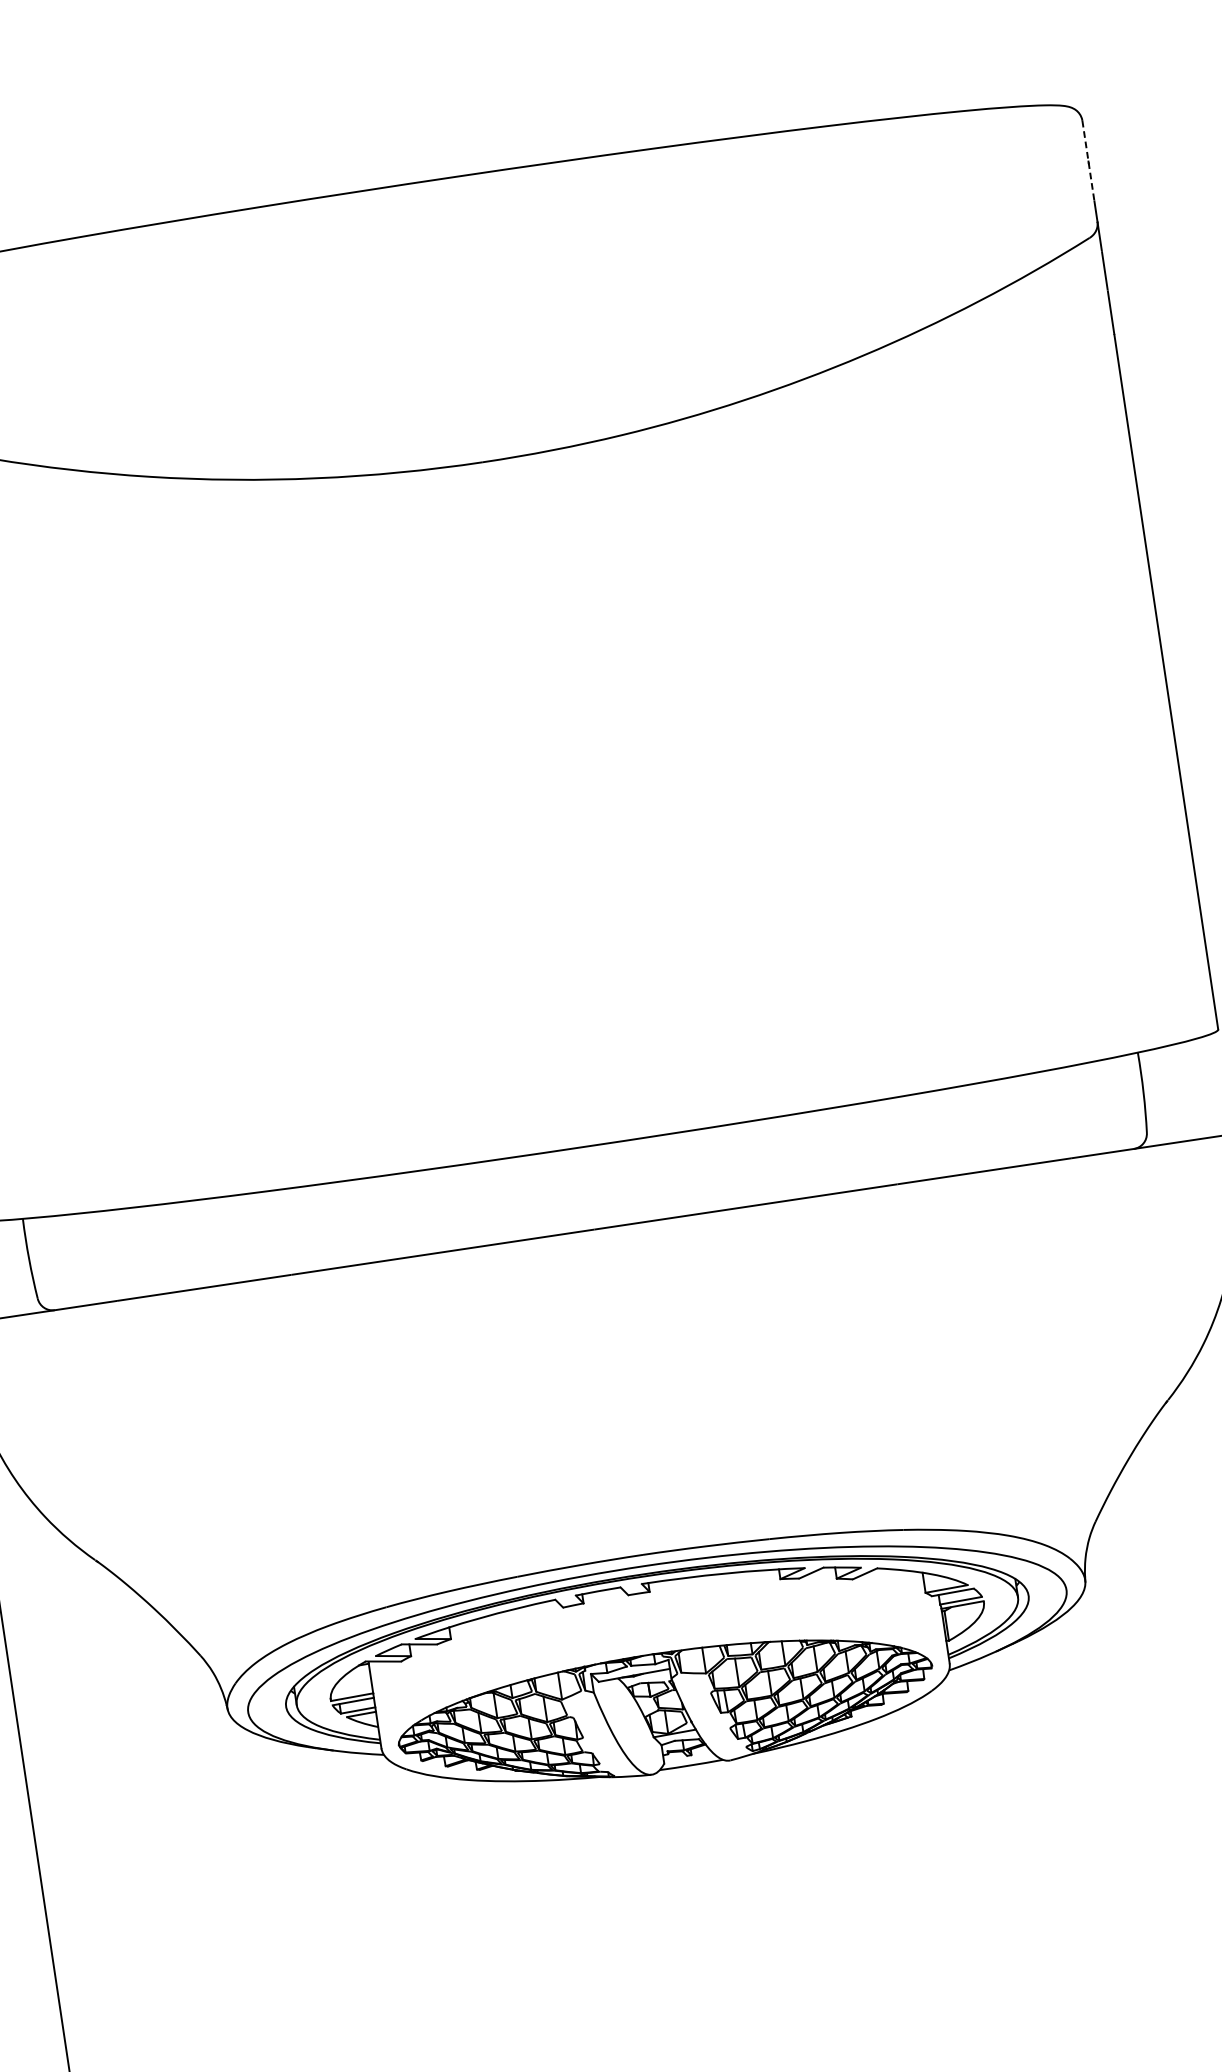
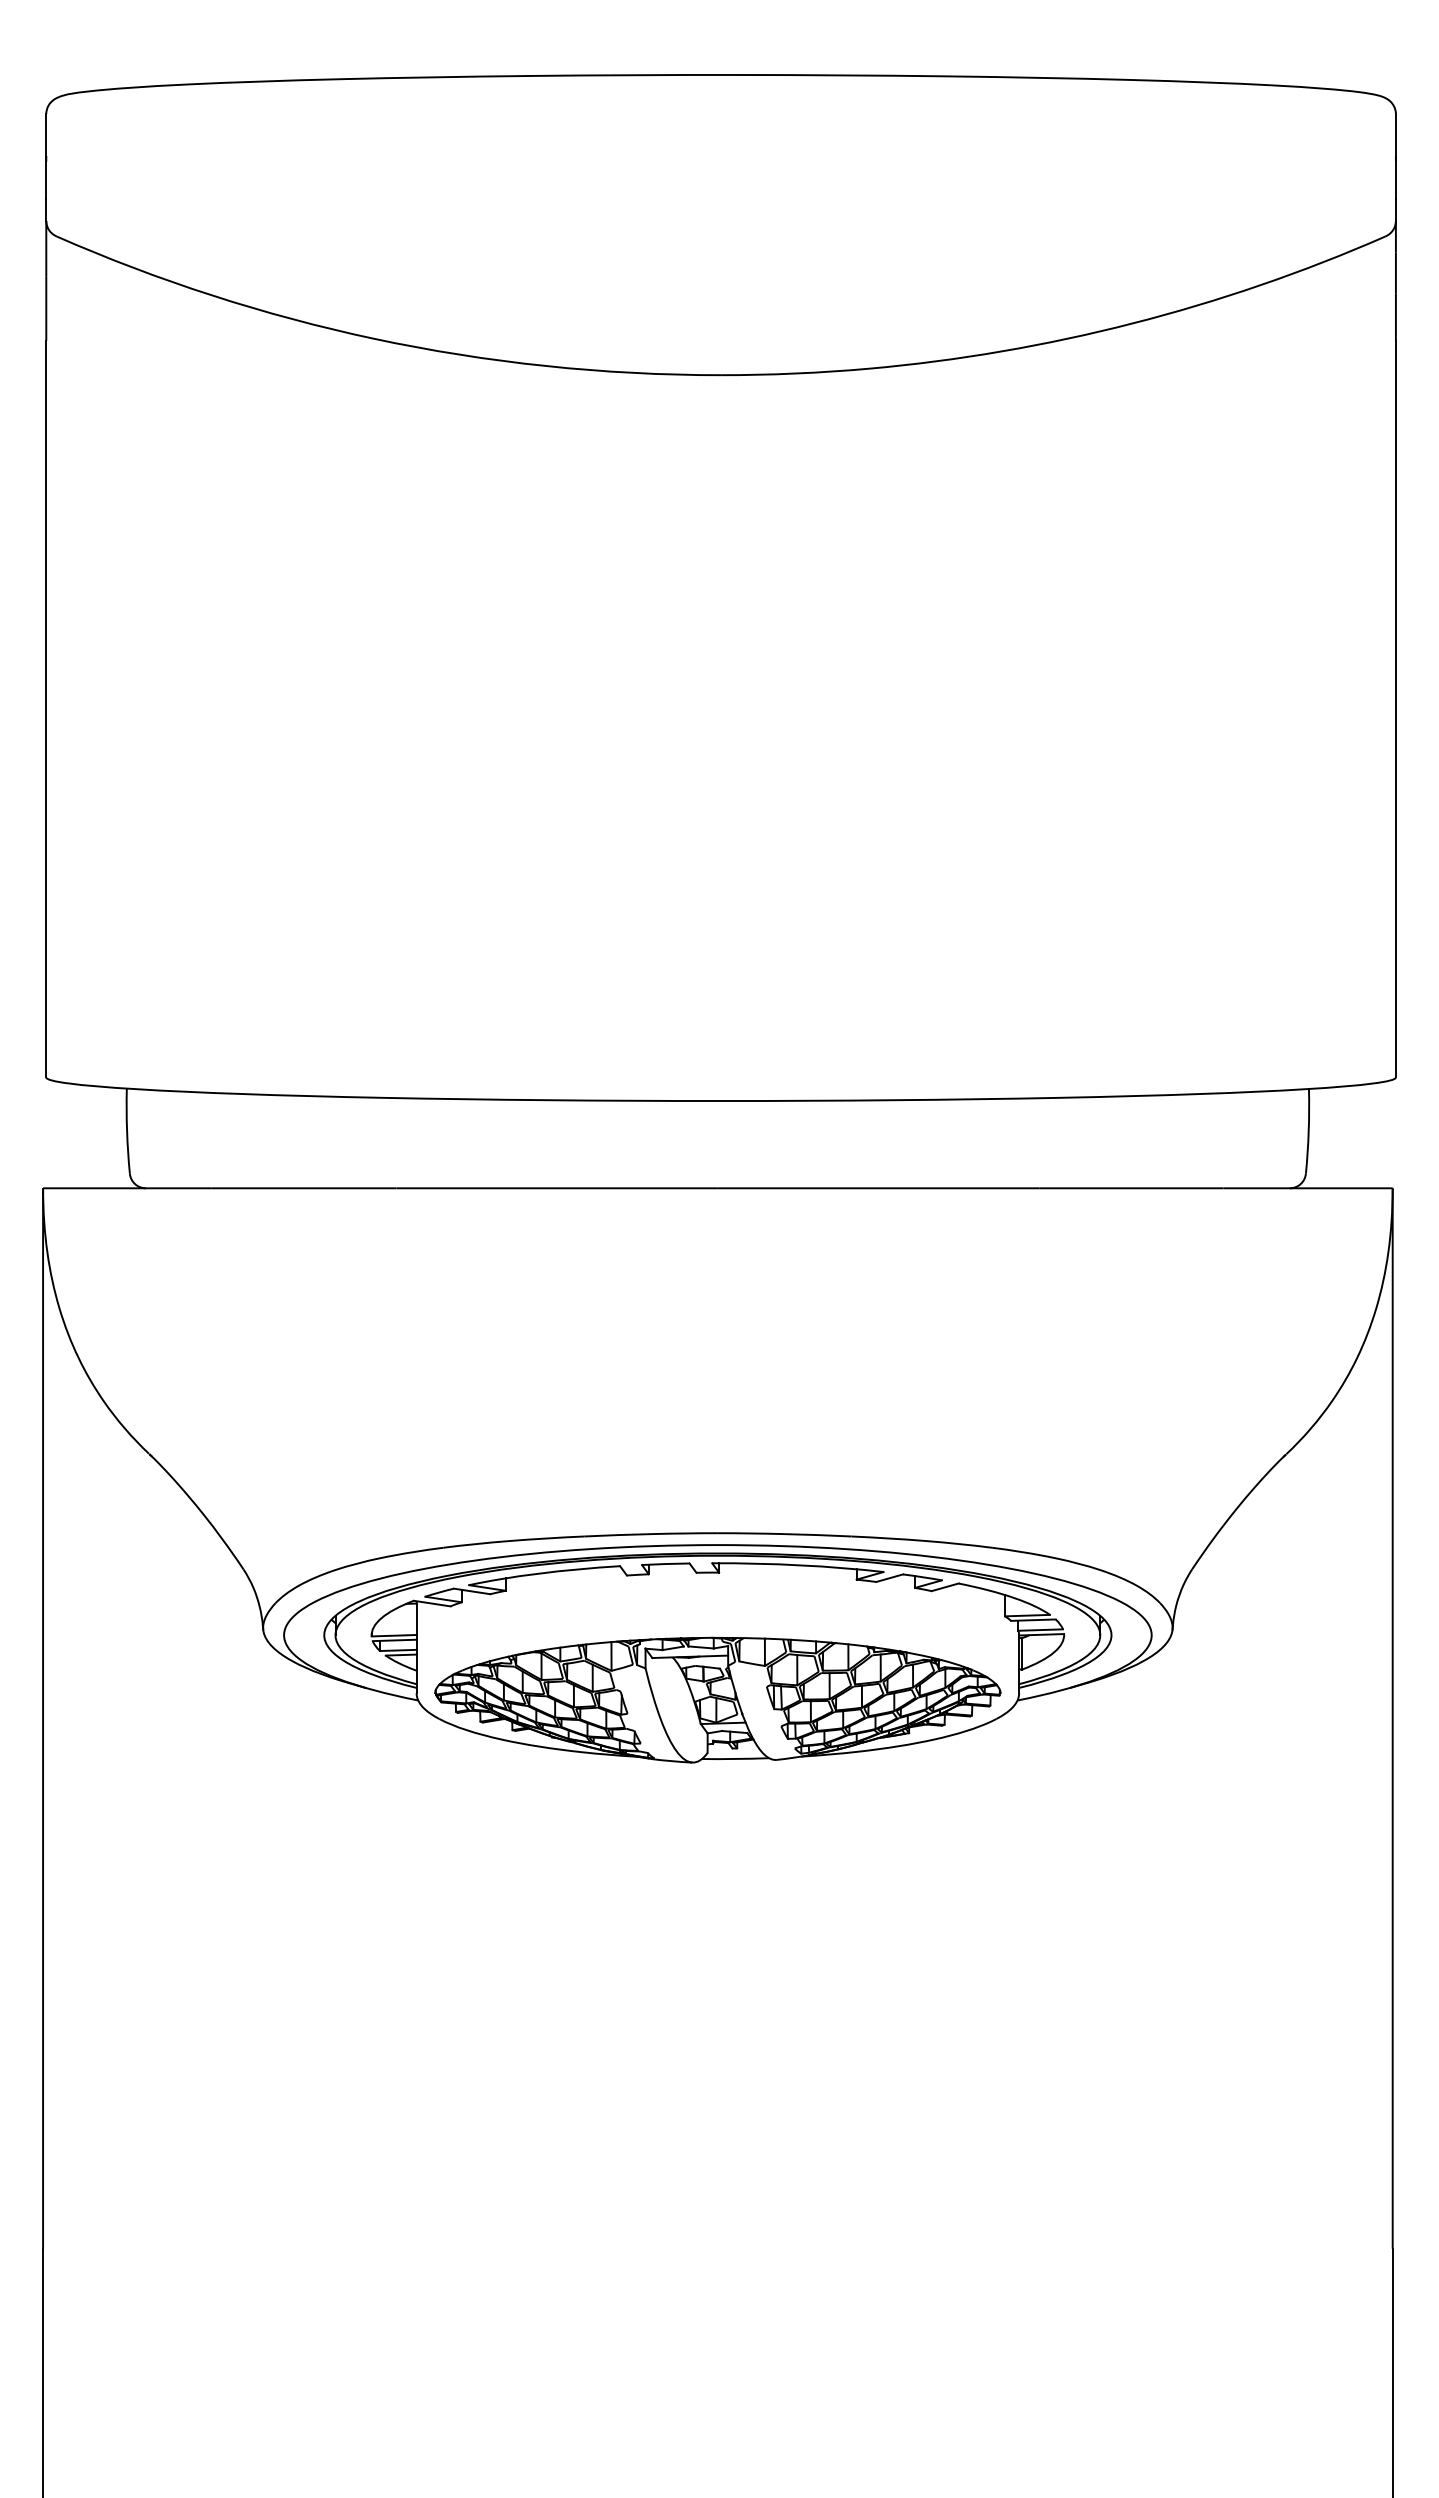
line: (1088, 160) -> (1395, 156), dashed -> solid

